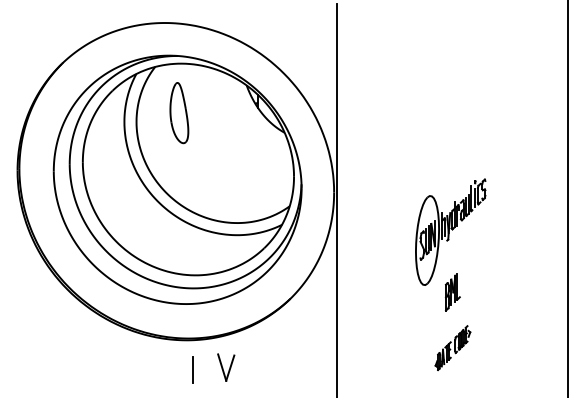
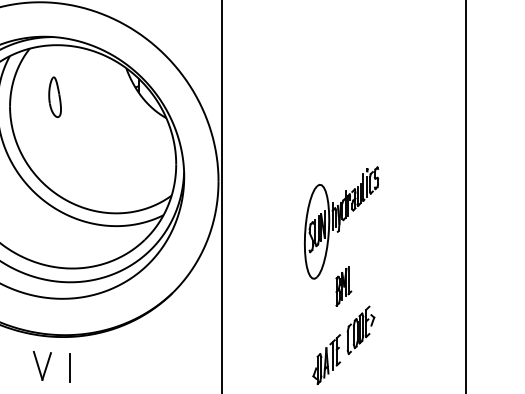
part: (178, 112) -> (54, 96), size x0.62
part: (452, 347) -> (343, 344), size x1.67
part: (226, 367) -> (42, 365), moved

